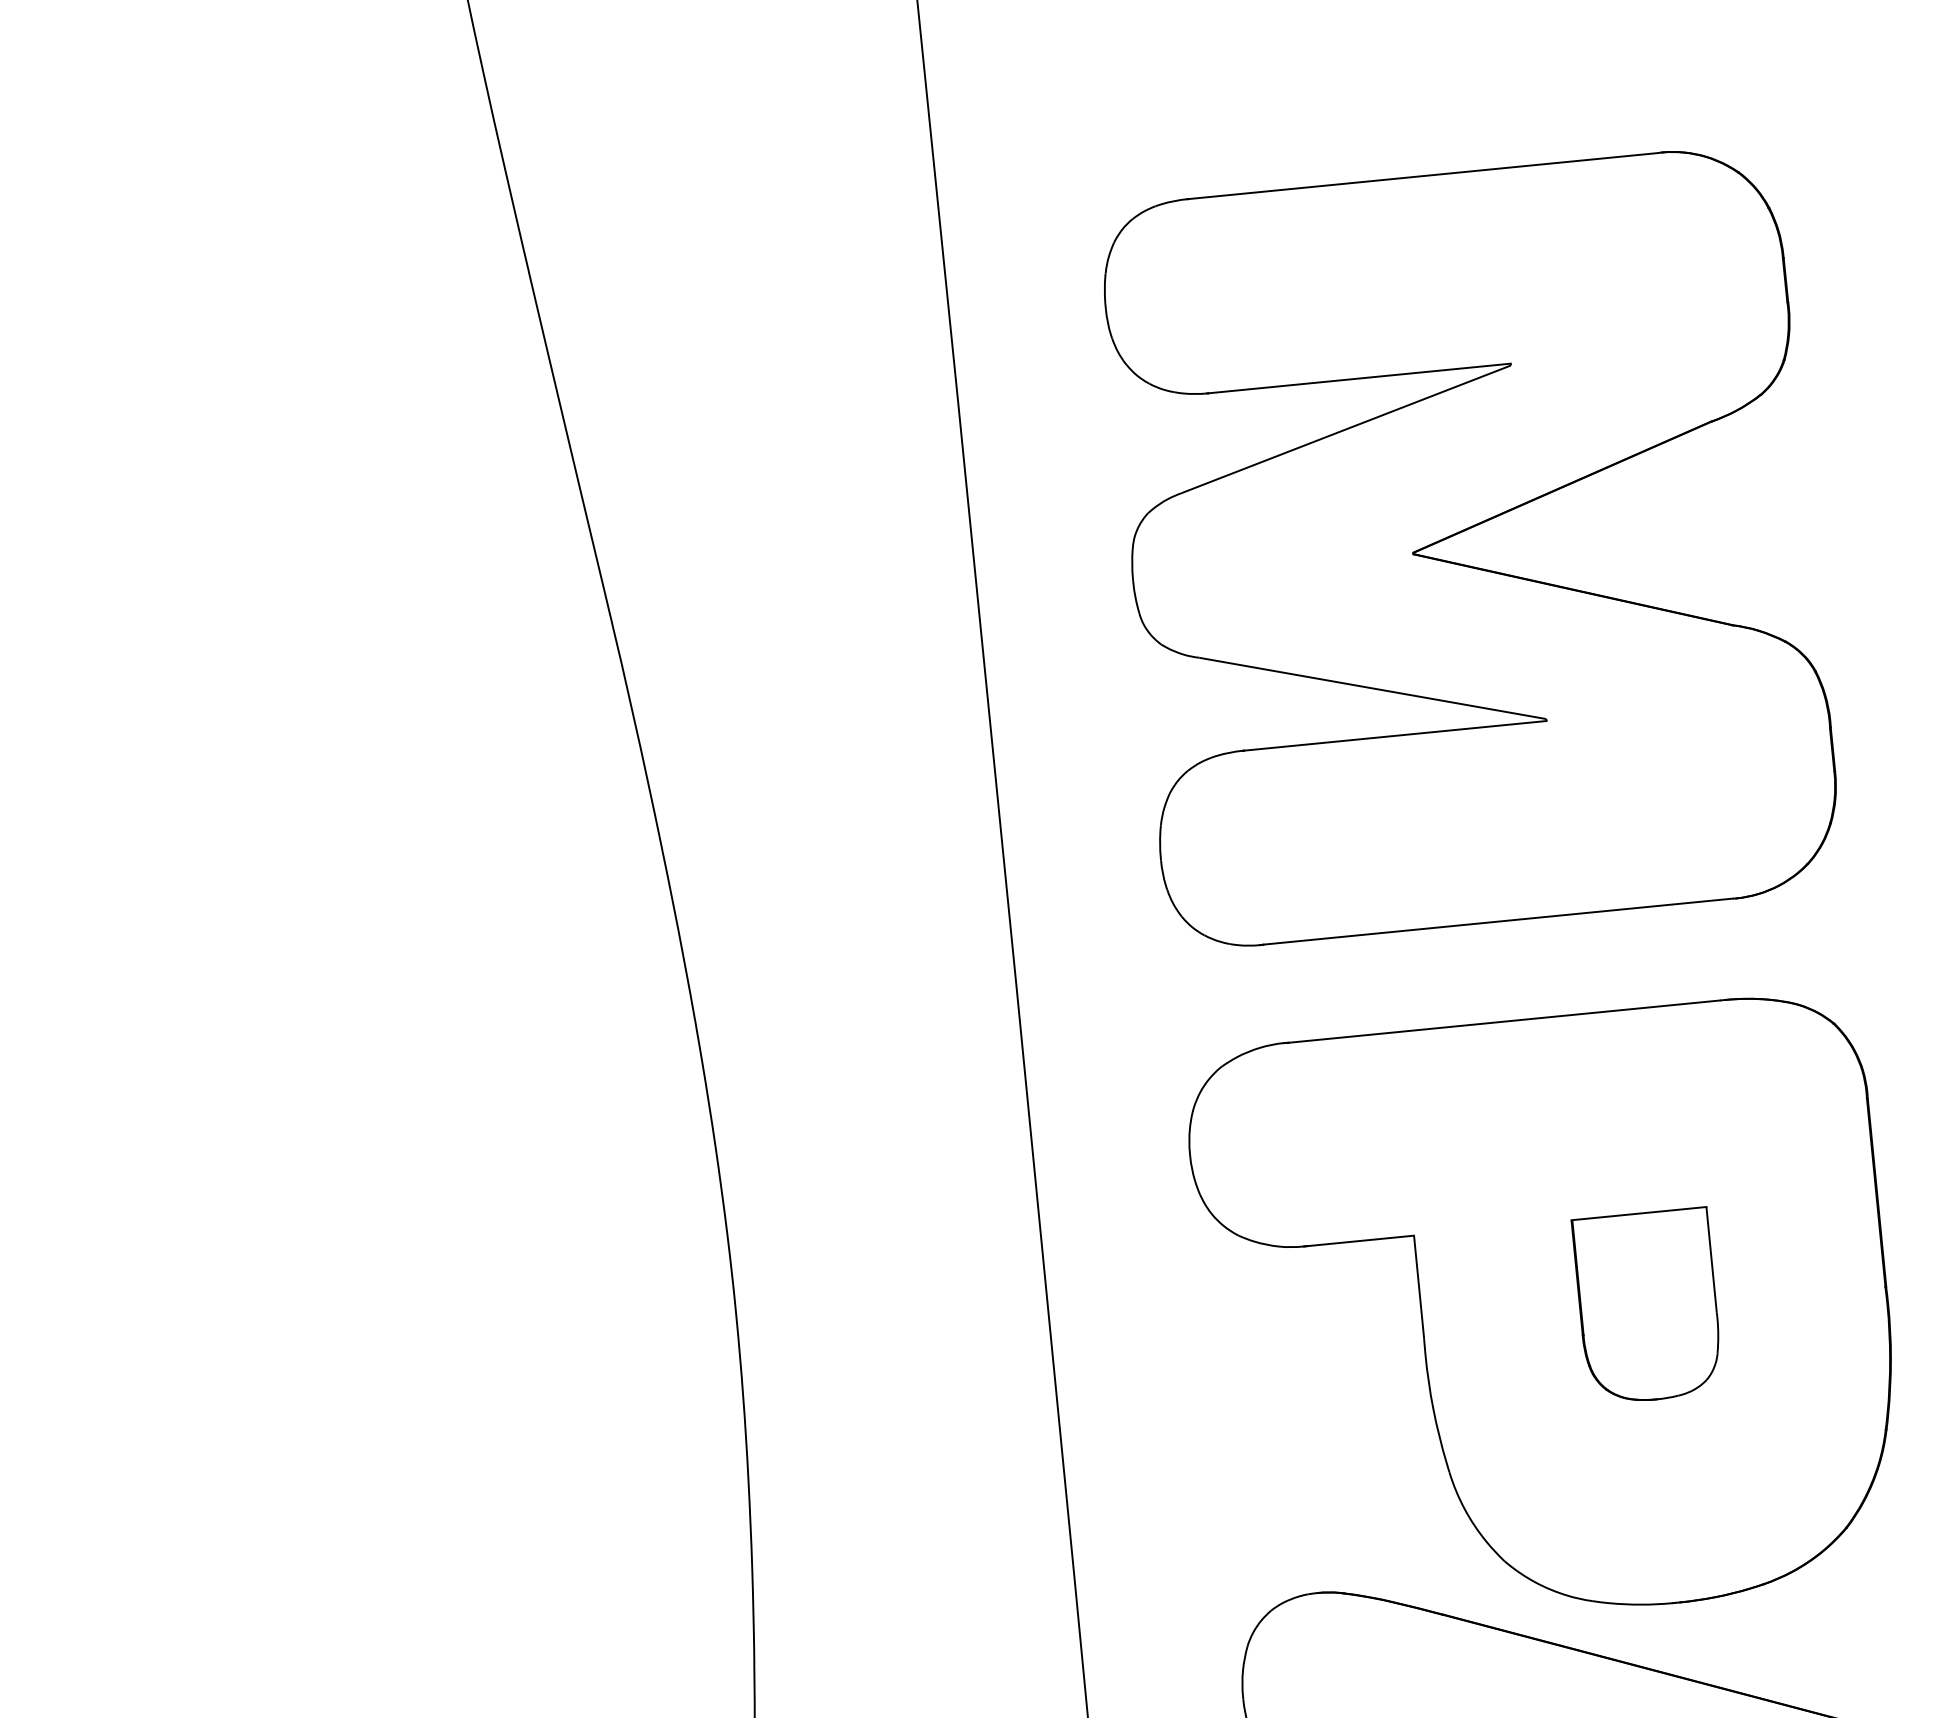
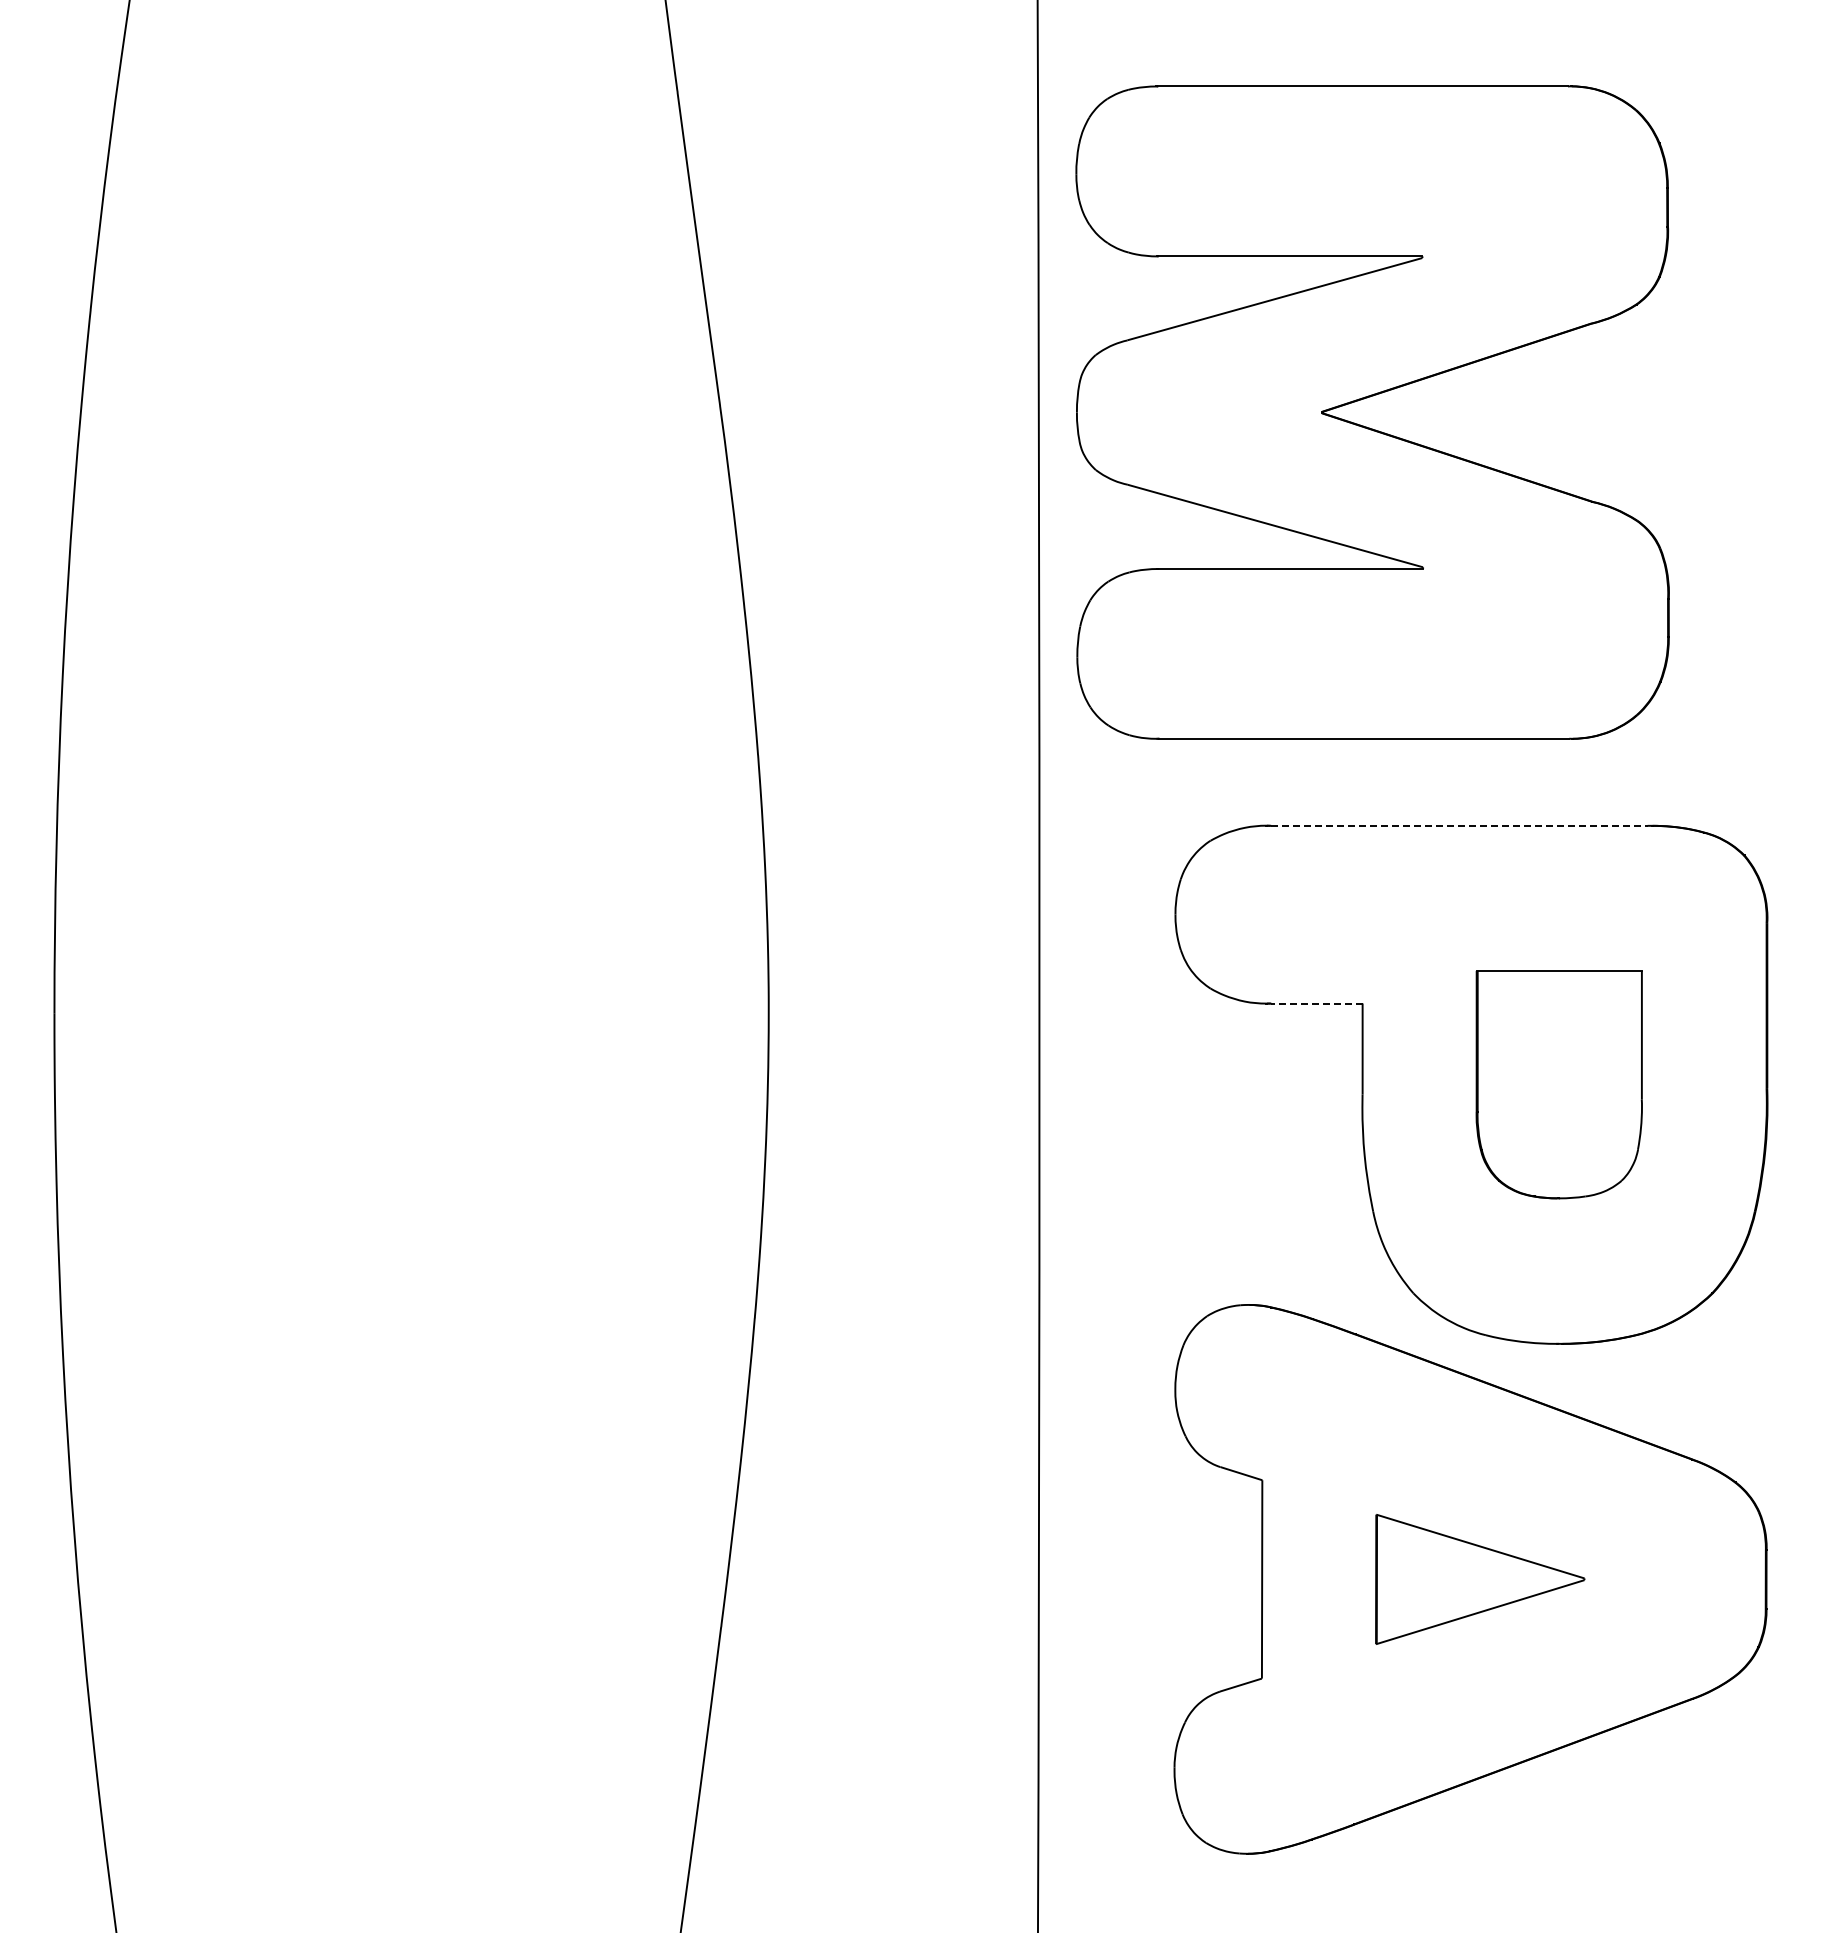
part: (1463, 532) -> (1367, 398), moved
line: (1504, 1021) -> (1459, 825), solid -> dashed
line: (1361, 1240) -> (1316, 1003), solid -> dashed
part: (1648, 1306) -> (1559, 1084), size x1.4

